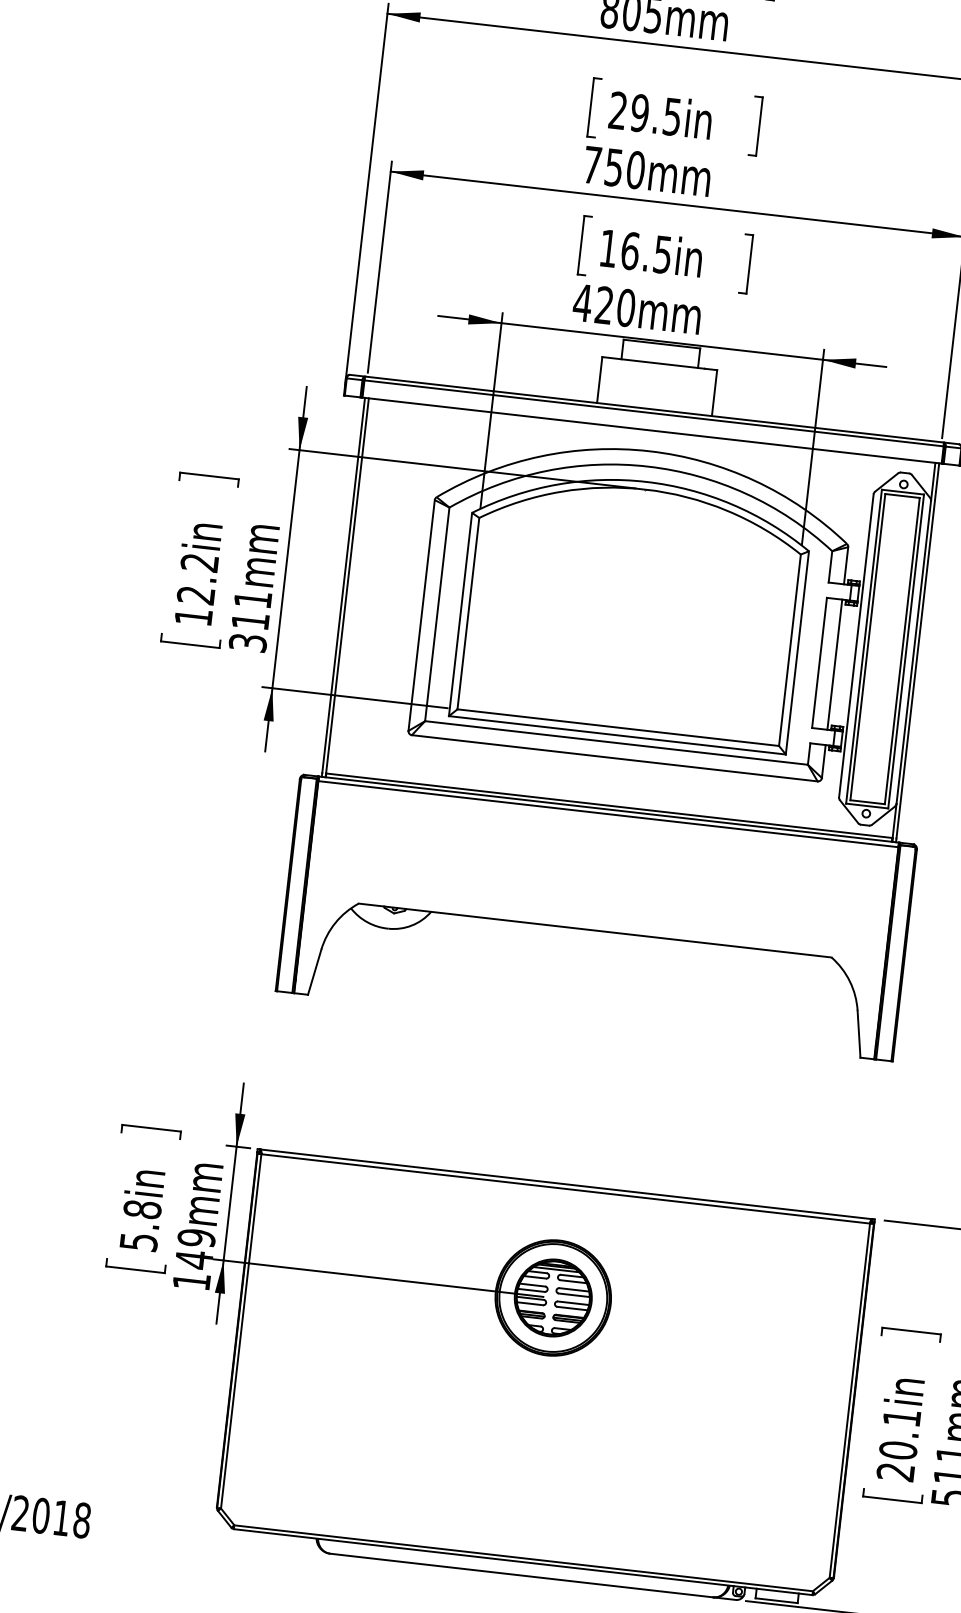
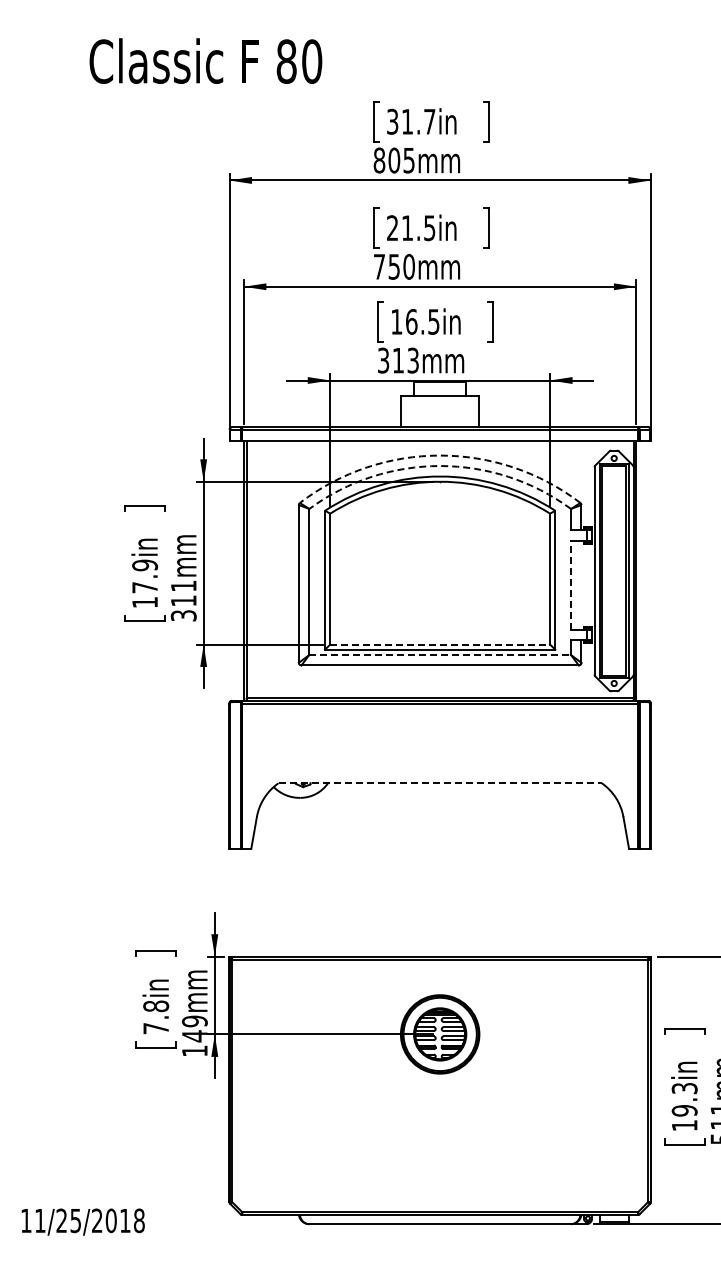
text: (639, 113) -> (407, 228), 29.5in -> 21.5in
text: (604, 305) -> (398, 360), 420mm -> 313mm
arc: (650, 451) -> (440, 455), solid -> dashed
arc: (648, 467) -> (440, 466), solid -> dashed
text: (198, 579) -> (145, 576), 12.2in -> 17.9in
line: (820, 661) -> (571, 584), solid -> dashed
line: (835, 663) -> (581, 584), removed
line: (618, 727) -> (440, 644), solid -> dashed
line: (617, 742) -> (440, 654), solid -> dashed
line: (595, 931) -> (440, 783), solid -> dashed
text: (139, 1242) -> (156, 1028), 5.8in -> 7.8in
text: (898, 1445) -> (684, 1107), 20.1in -> 19.3in

